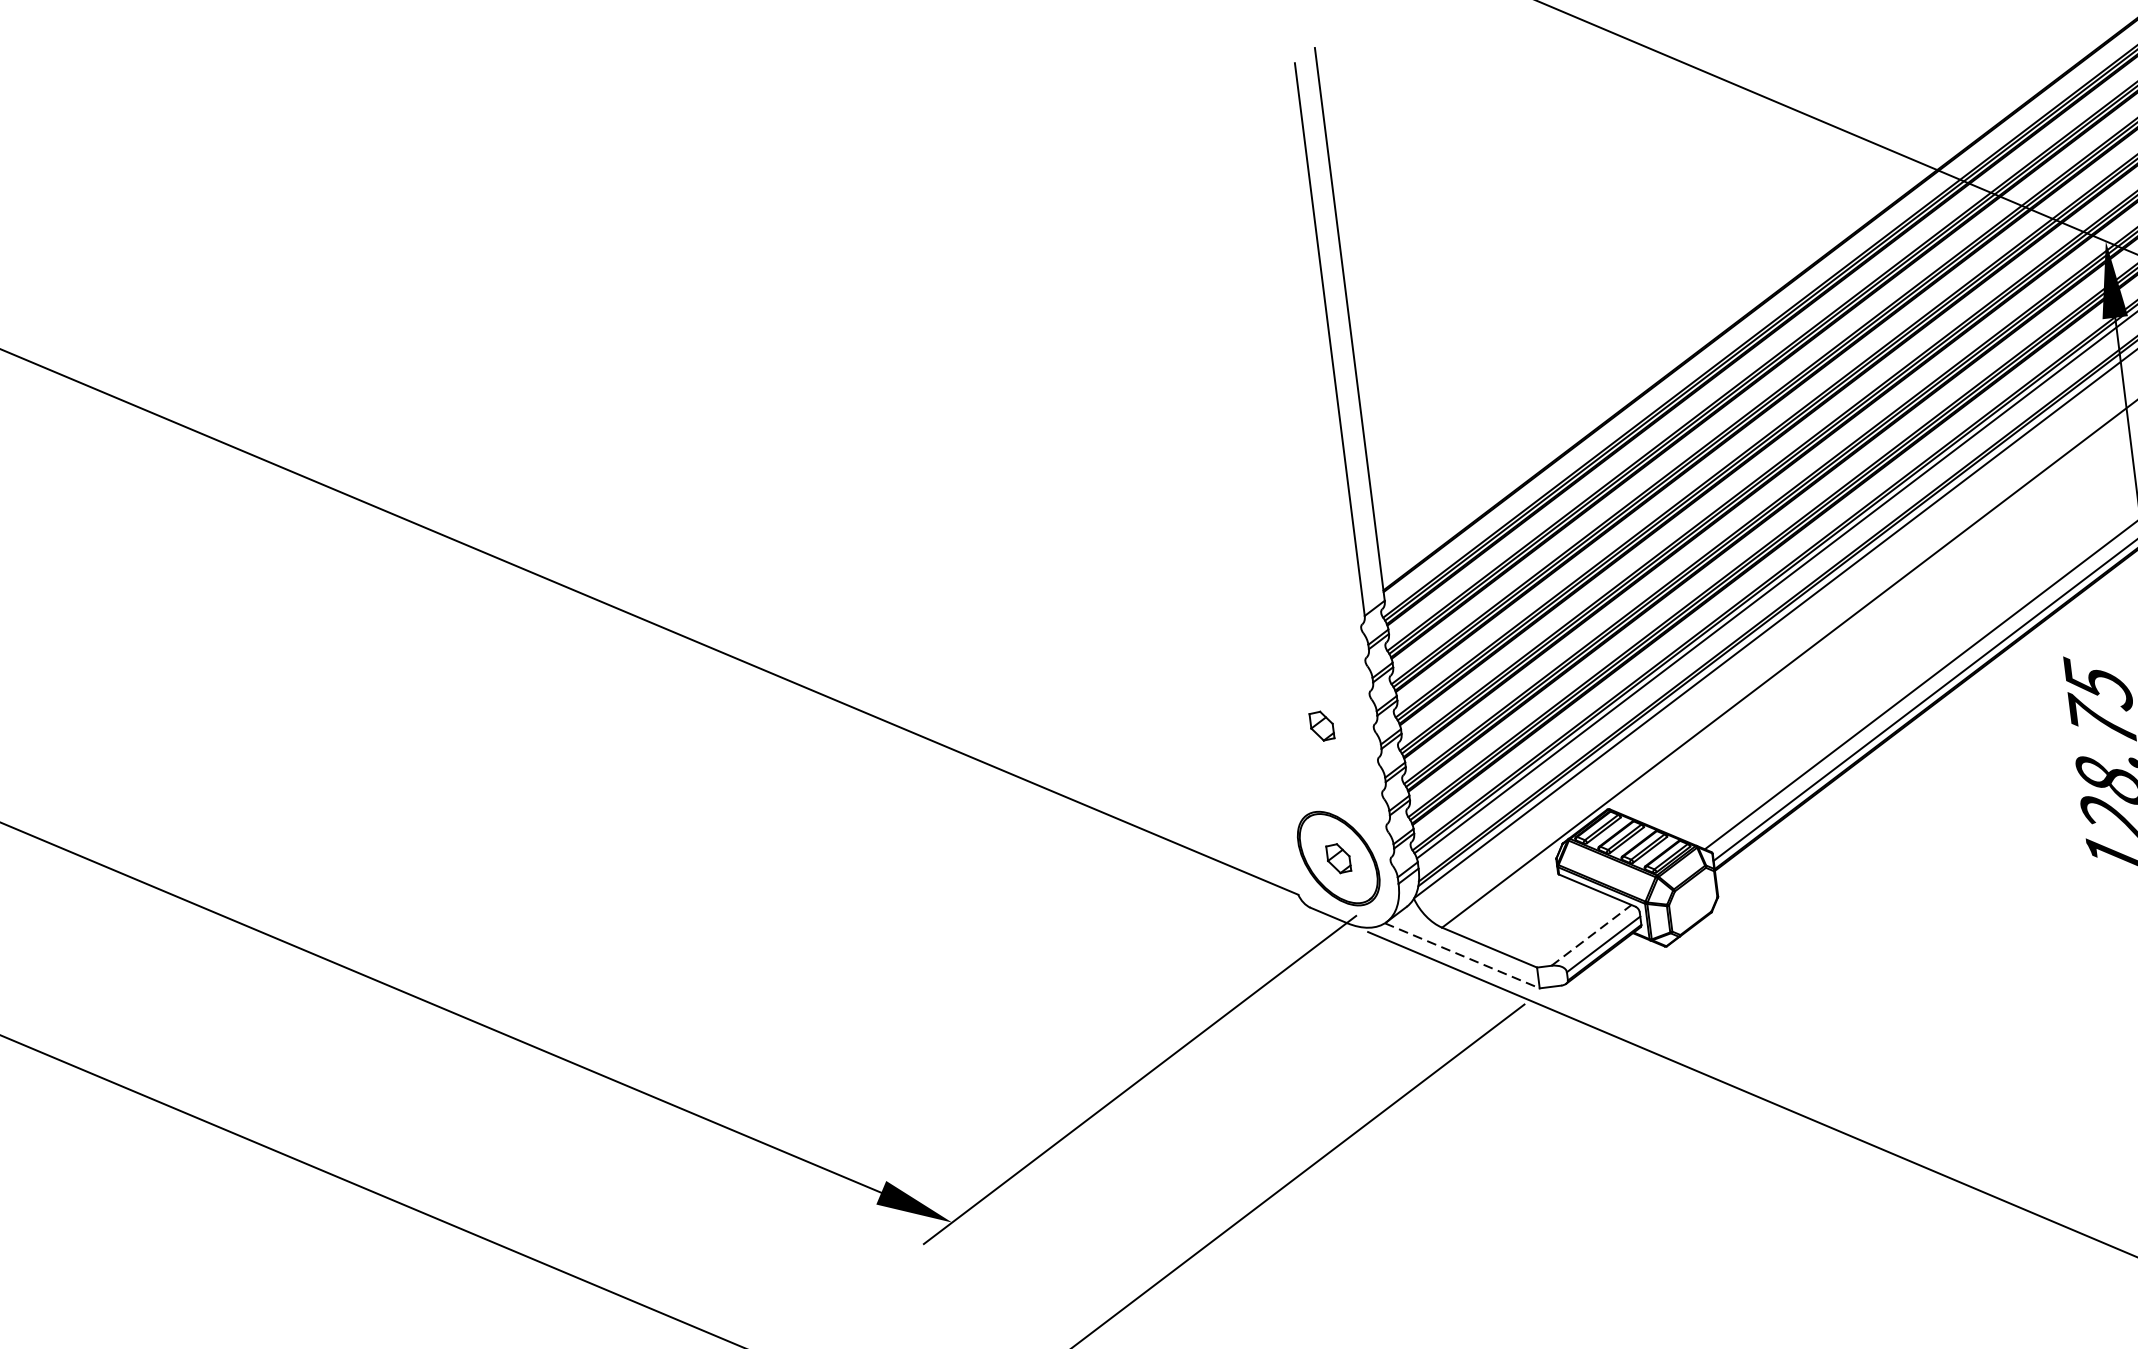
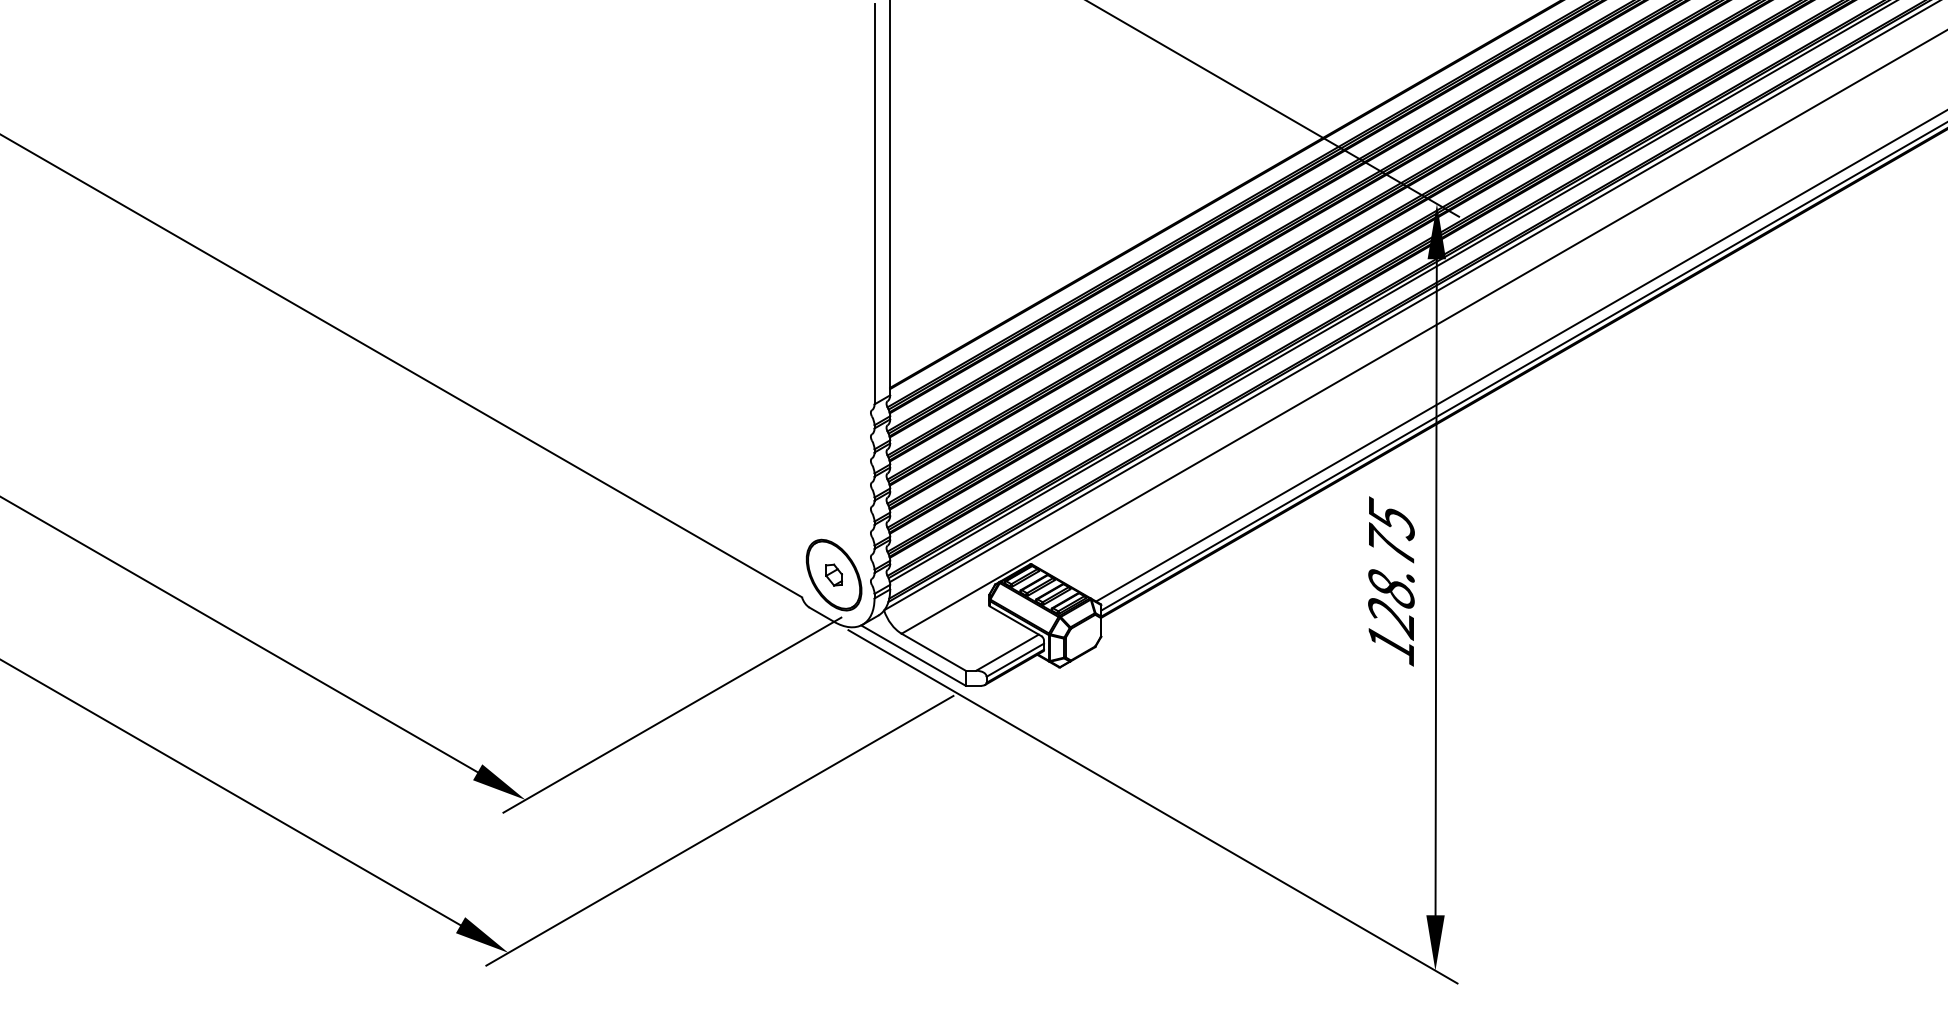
part: (1321, 725) -> (833, 478), removed
line: (1591, 935) -> (1007, 652), dashed -> solid
line: (1462, 955) -> (913, 655), dashed -> solid

